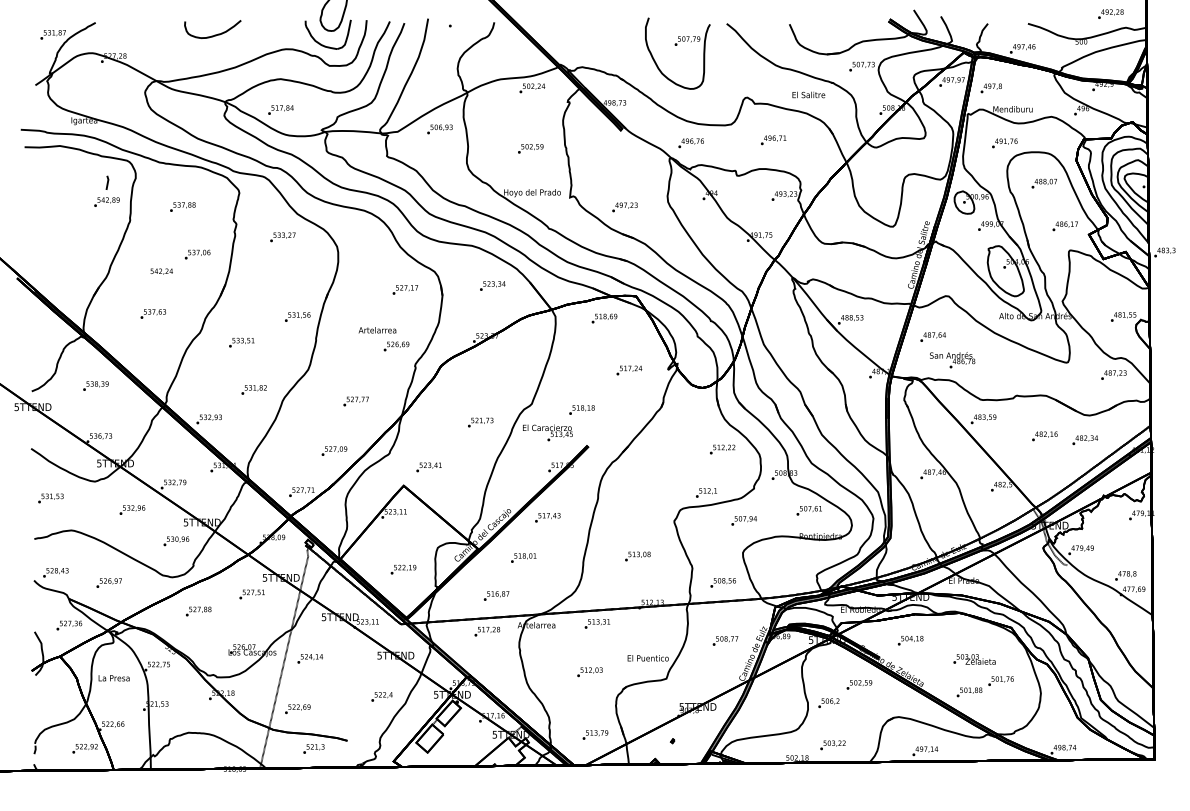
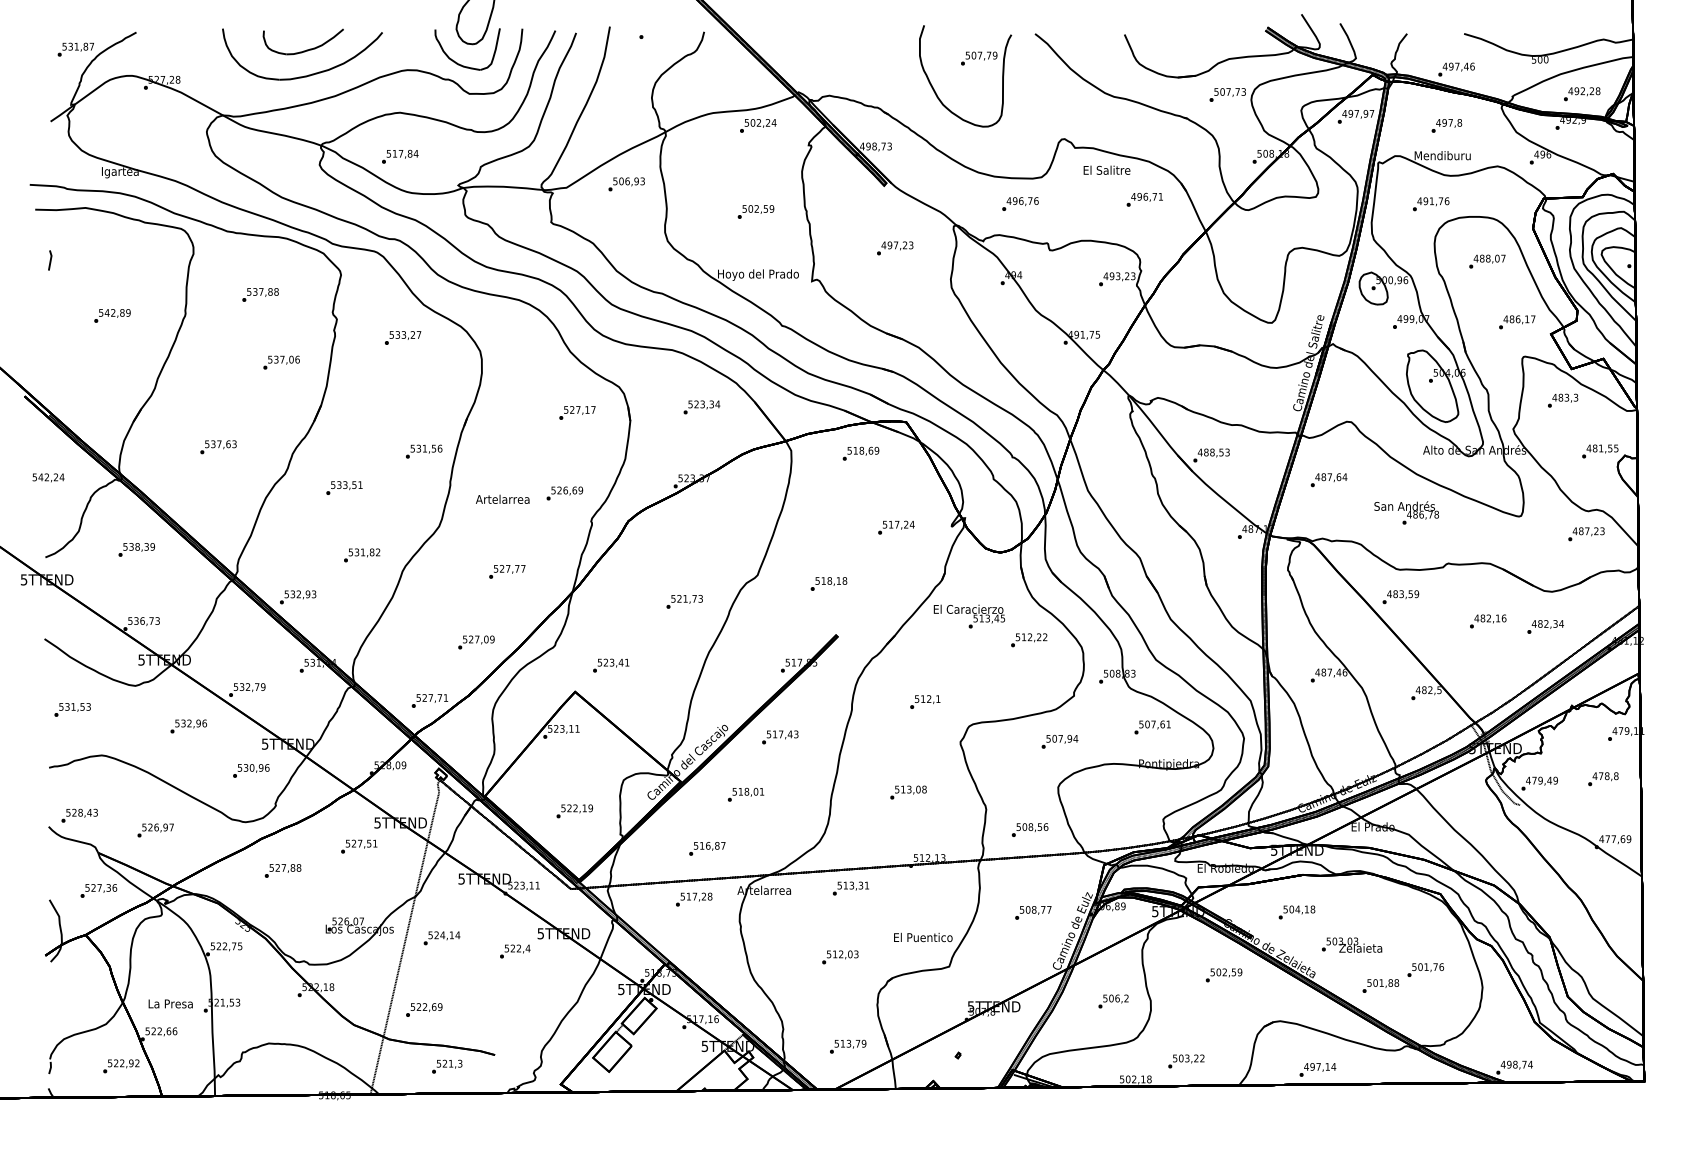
text: (1111, 14) -> (1582, 94), moved
part: (216, 52) -> (308, 74), added
text: (991, 88) -> (1446, 125), moved
text: (808, 94) -> (1106, 169), moved
text: (773, 140) -> (1144, 199), moved
text: (691, 142) -> (1020, 203), moved
line: (107, 182) -> (50, 260), moved
text: (106, 201) -> (112, 315), moved
text: (625, 207) -> (895, 248), moved
text: (1165, 252) -> (1563, 400), moved
text: (161, 271) -> (48, 477), moved
text: (377, 329) -> (502, 498), moved
text: (952, 359) -> (1406, 512), moved
text: (547, 432) -> (968, 616), moved
text: (706, 492) -> (925, 701), moved
text: (1125, 576) -> (1603, 779), moved
text: (974, 658) -> (1352, 944), moved
text: (113, 677) -> (170, 1003), moved
text: (382, 696) -> (515, 951), moved
text: (828, 703) -> (1113, 1001), moved

